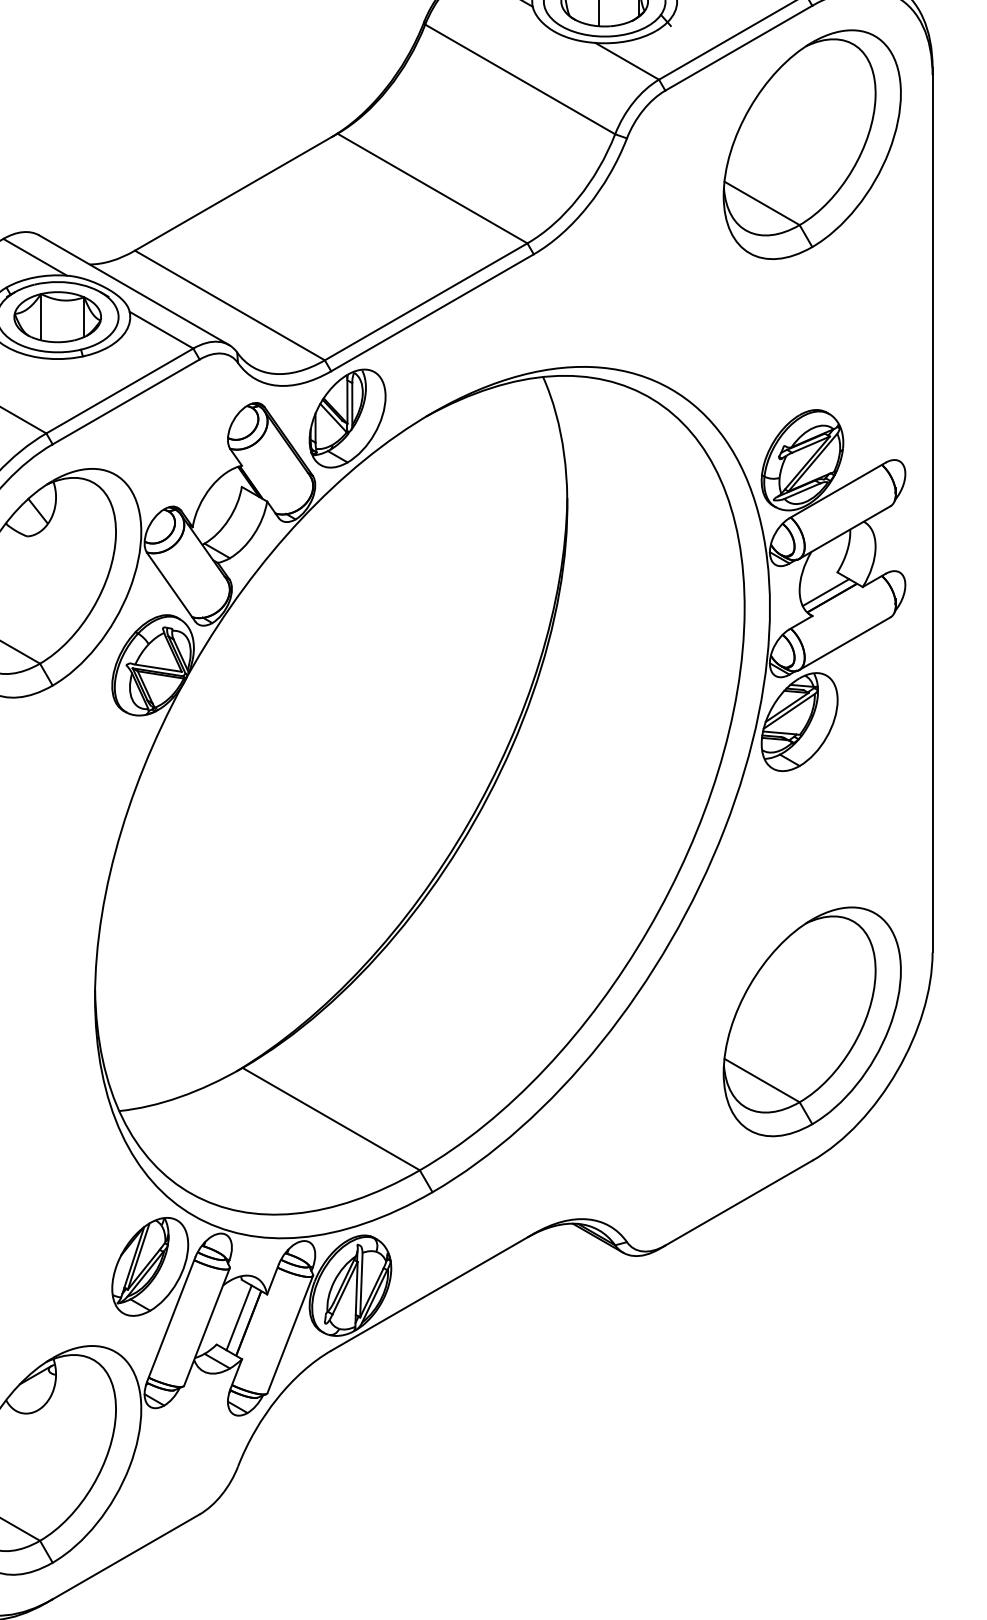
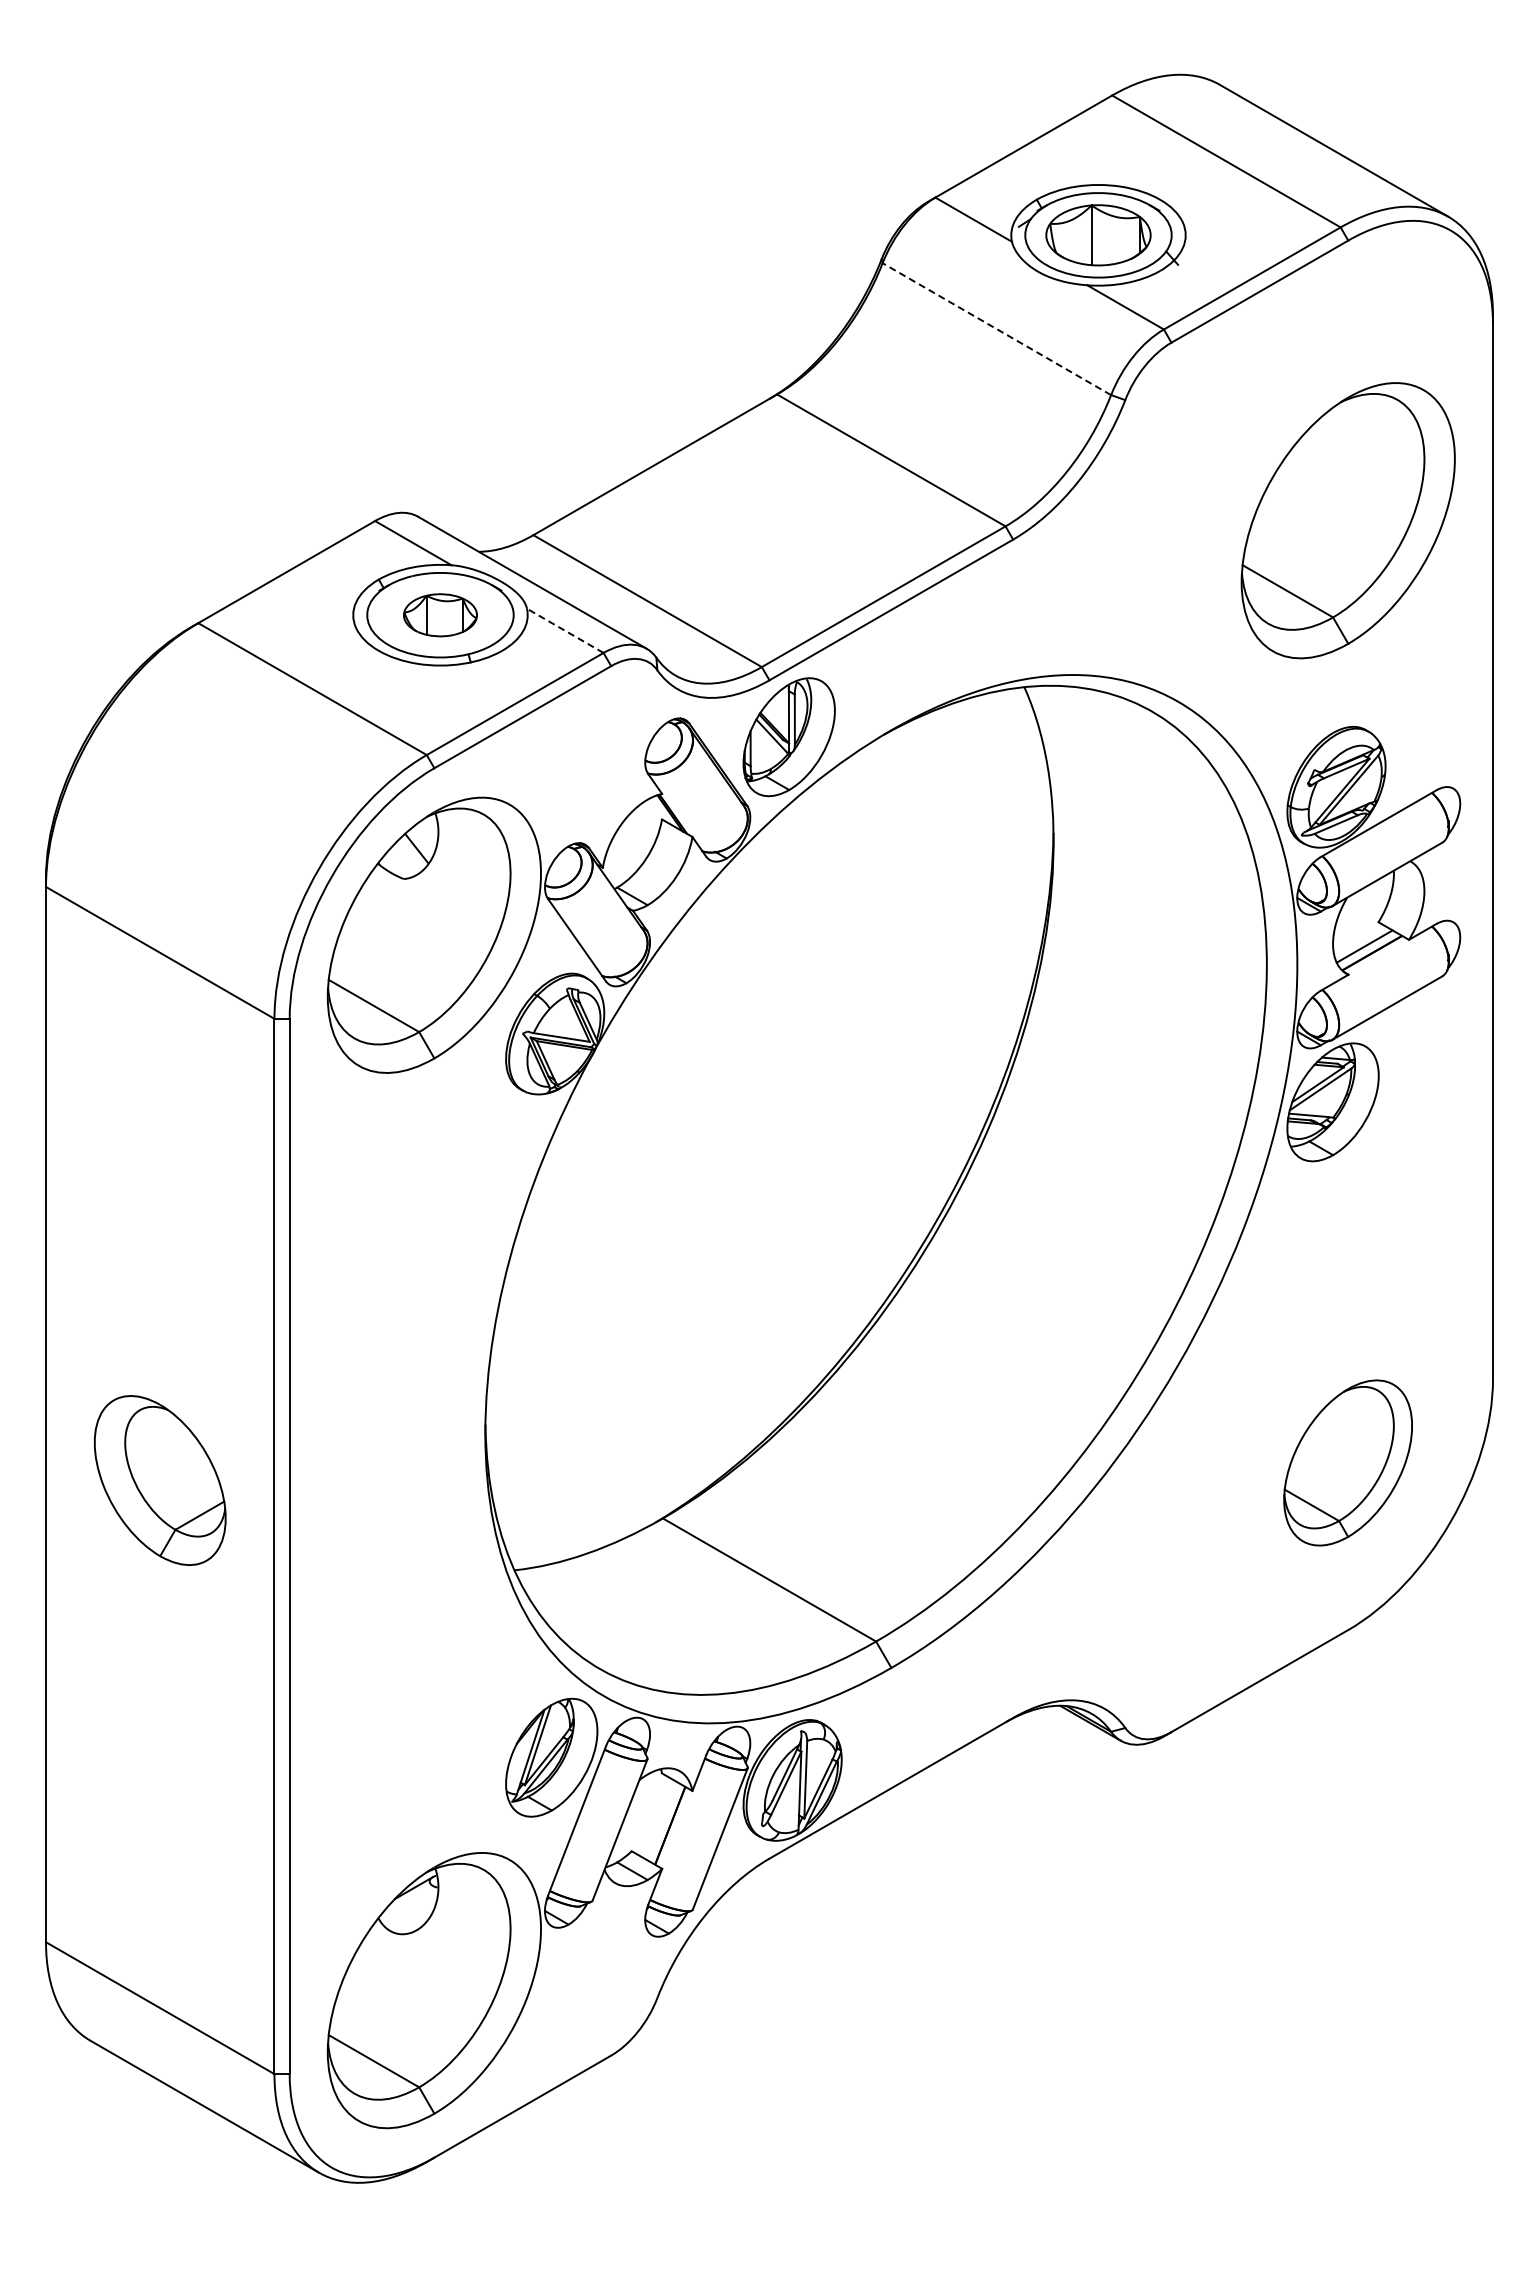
line: (519, 79) -> (996, 329), solid -> dashed
part: (811, 144) -> (1347, 520), moved
part: (57, 317) -> (440, 615), size x0.7
line: (160, 329) -> (564, 630), solid -> dashed
part: (811, 1021) -> (1347, 1462), size x0.6
line: (238, 1318) -> (658, 1819), removed

